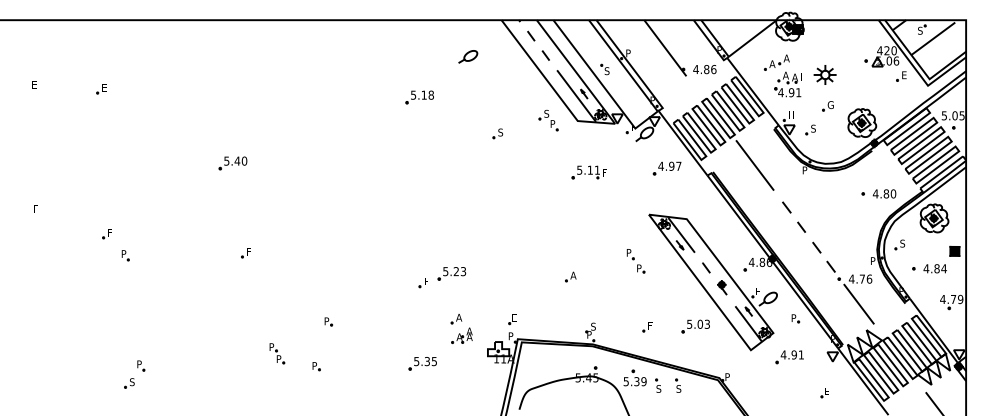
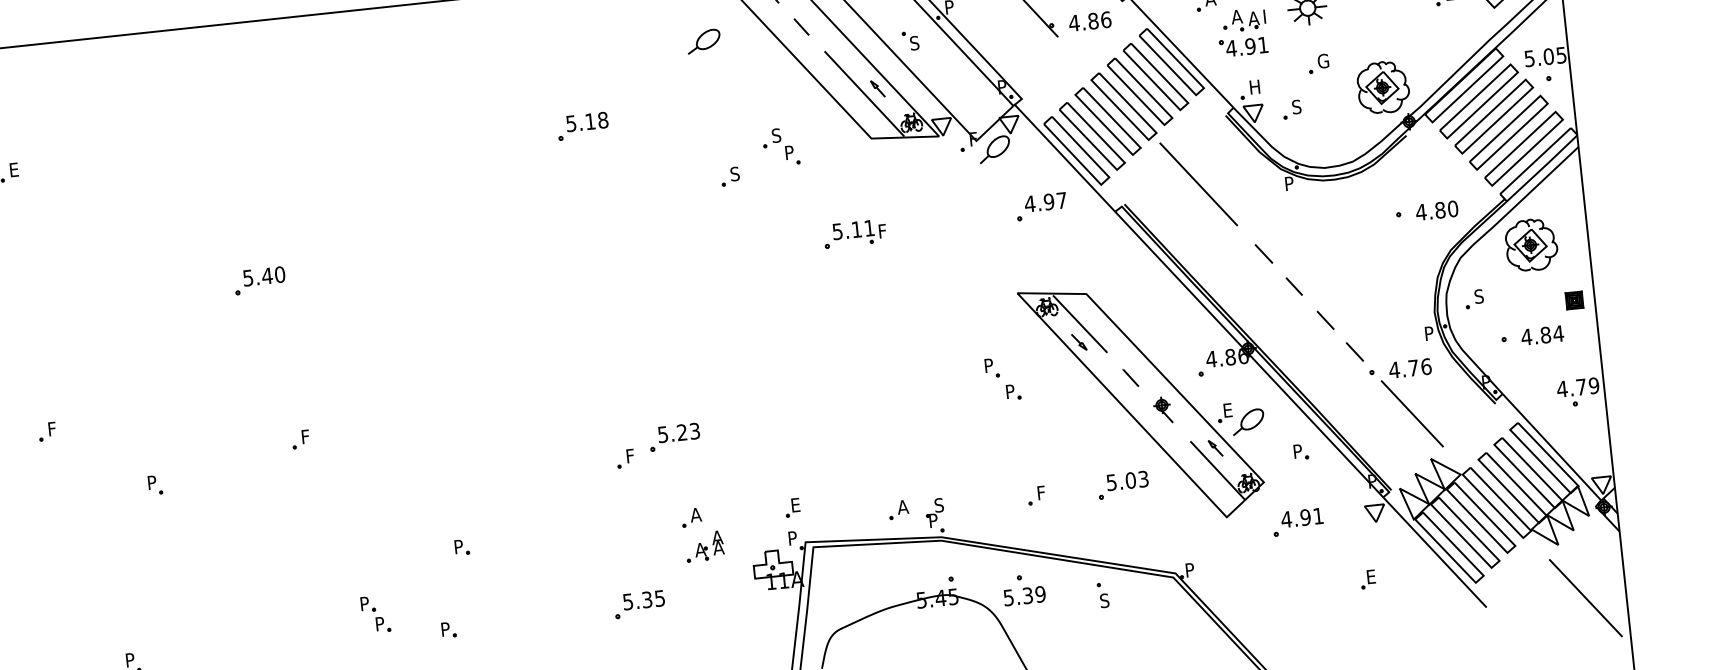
part: (468, 56) -> (704, 40), moved
part: (548, 120) -> (780, 147), moved
part: (588, 172) -> (853, 234), moved
part: (125, 255) -> (155, 485), moved
part: (570, 276) -> (897, 509), moved
part: (658, 385) -> (1067, 598), removed

